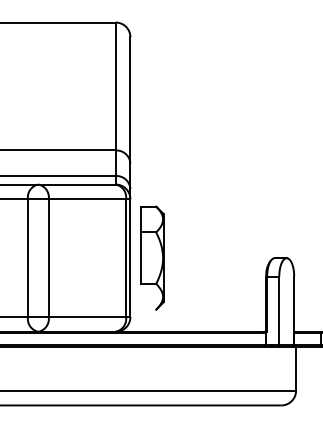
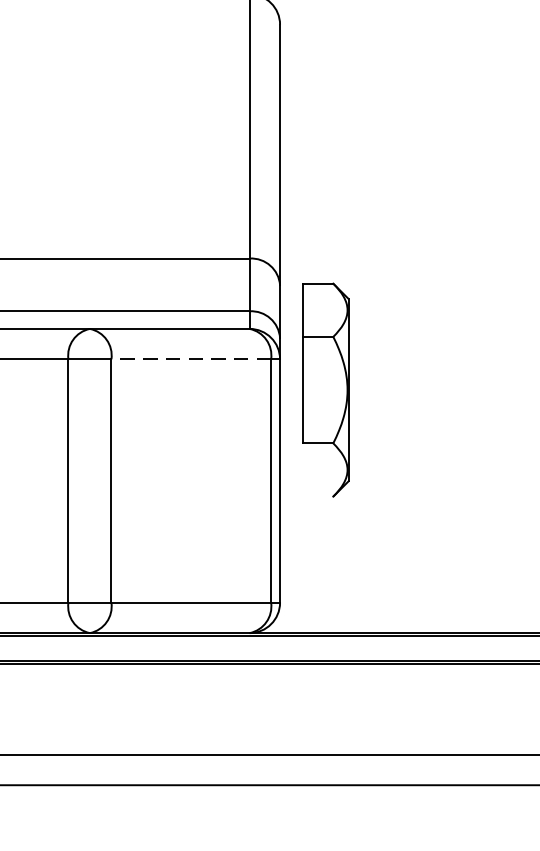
line: (87, 199) -> (191, 359), solid -> dashed
part: (152, 257) -> (325, 388), moved

